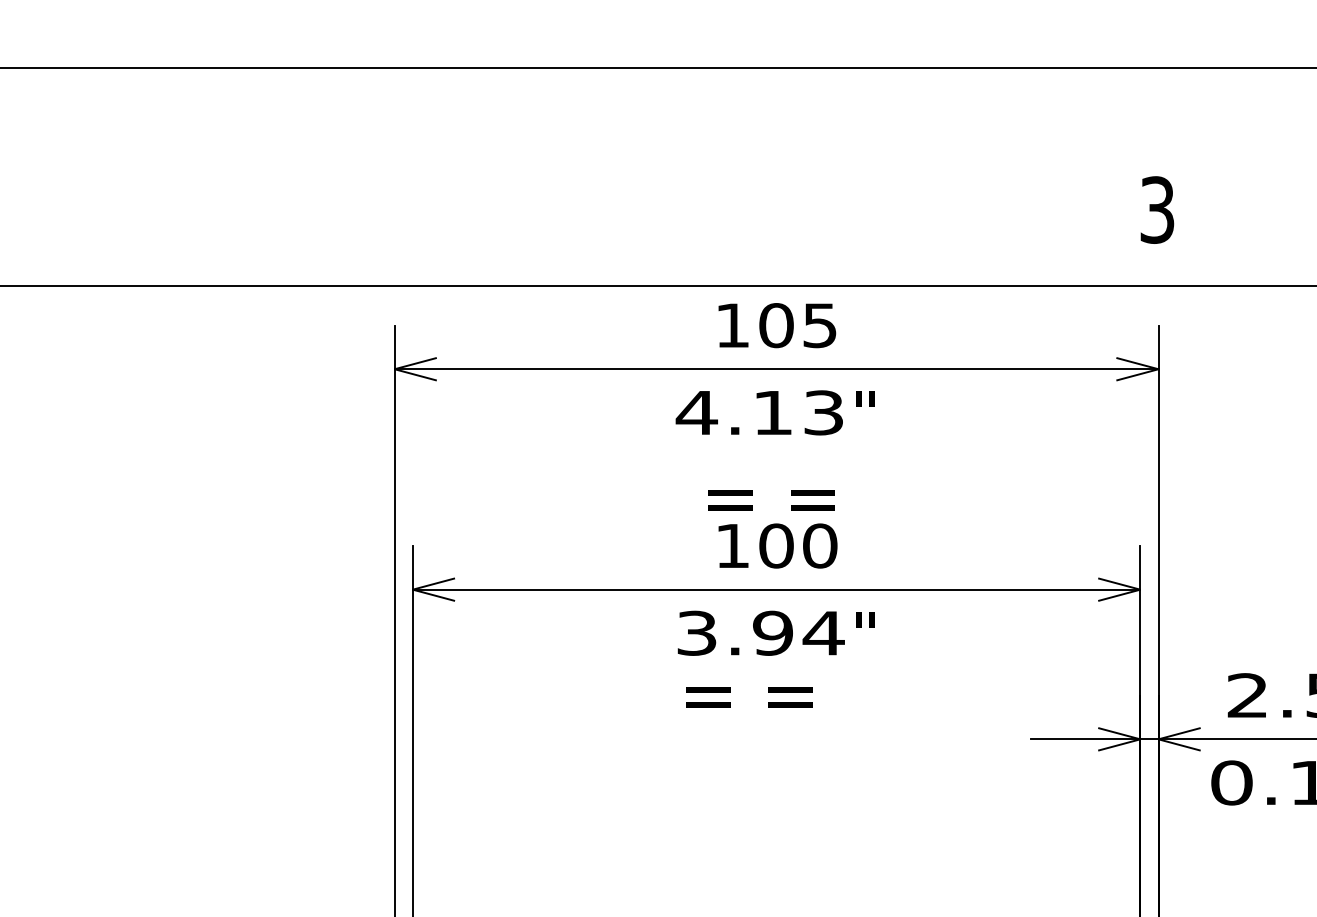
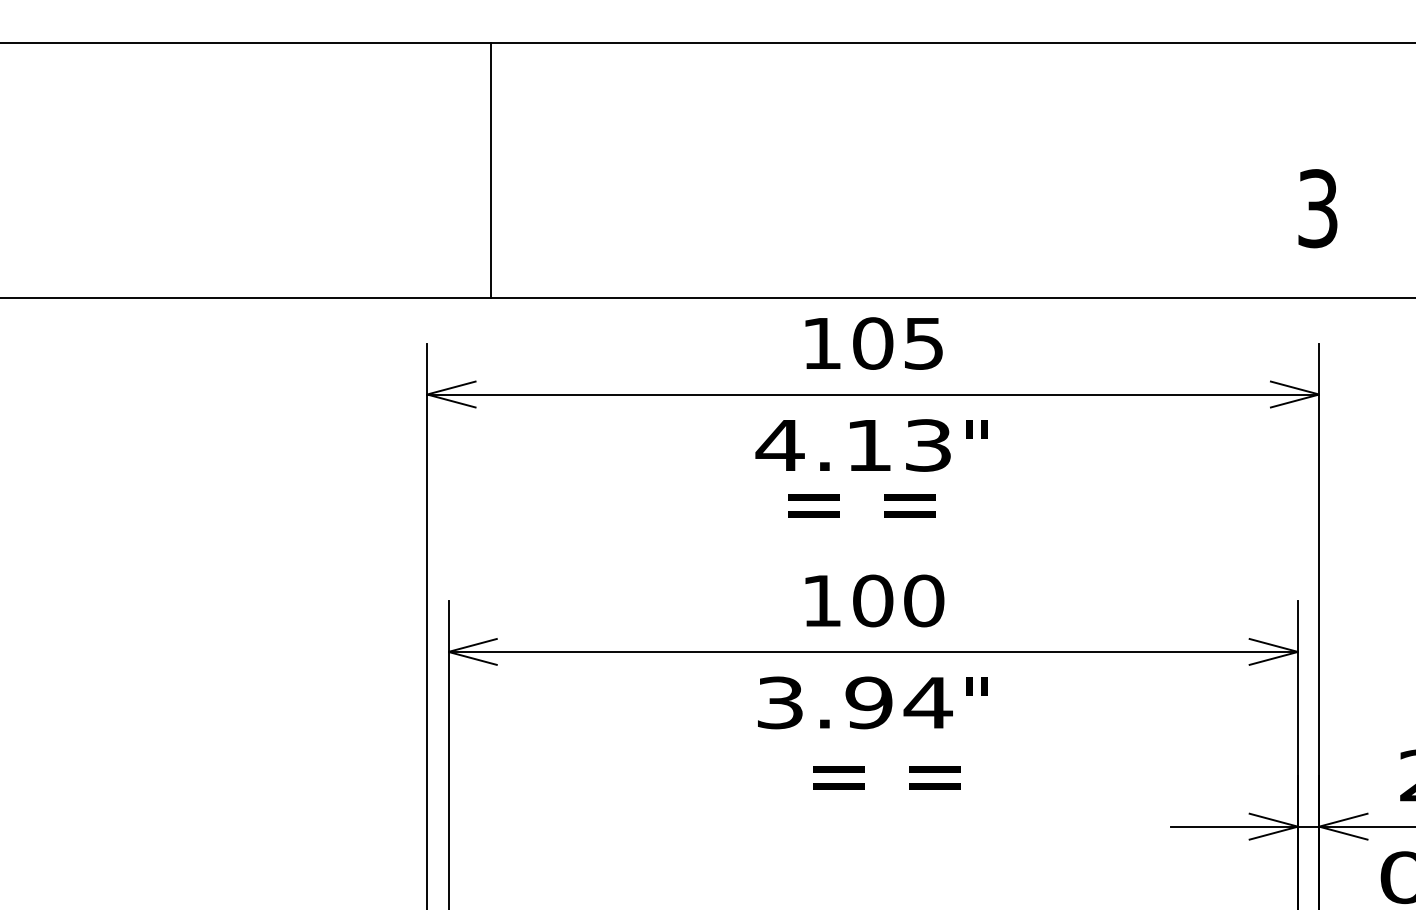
line: (448, 177) -> (490, 170), added
text: (771, 500) -> (861, 505), moved
text: (749, 697) -> (887, 777), moved

